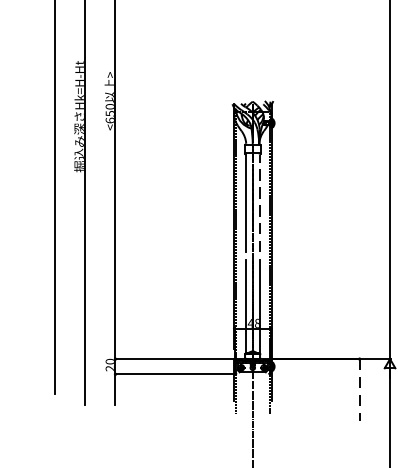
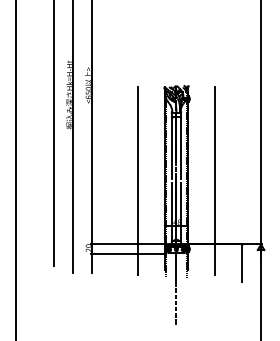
line: (259, 201) -> (180, 147), dashed -> solid
line: (189, 255) -> (137, 180), added
line: (316, 255) -> (215, 180), added
line: (359, 390) -> (242, 263), dashed -> solid

